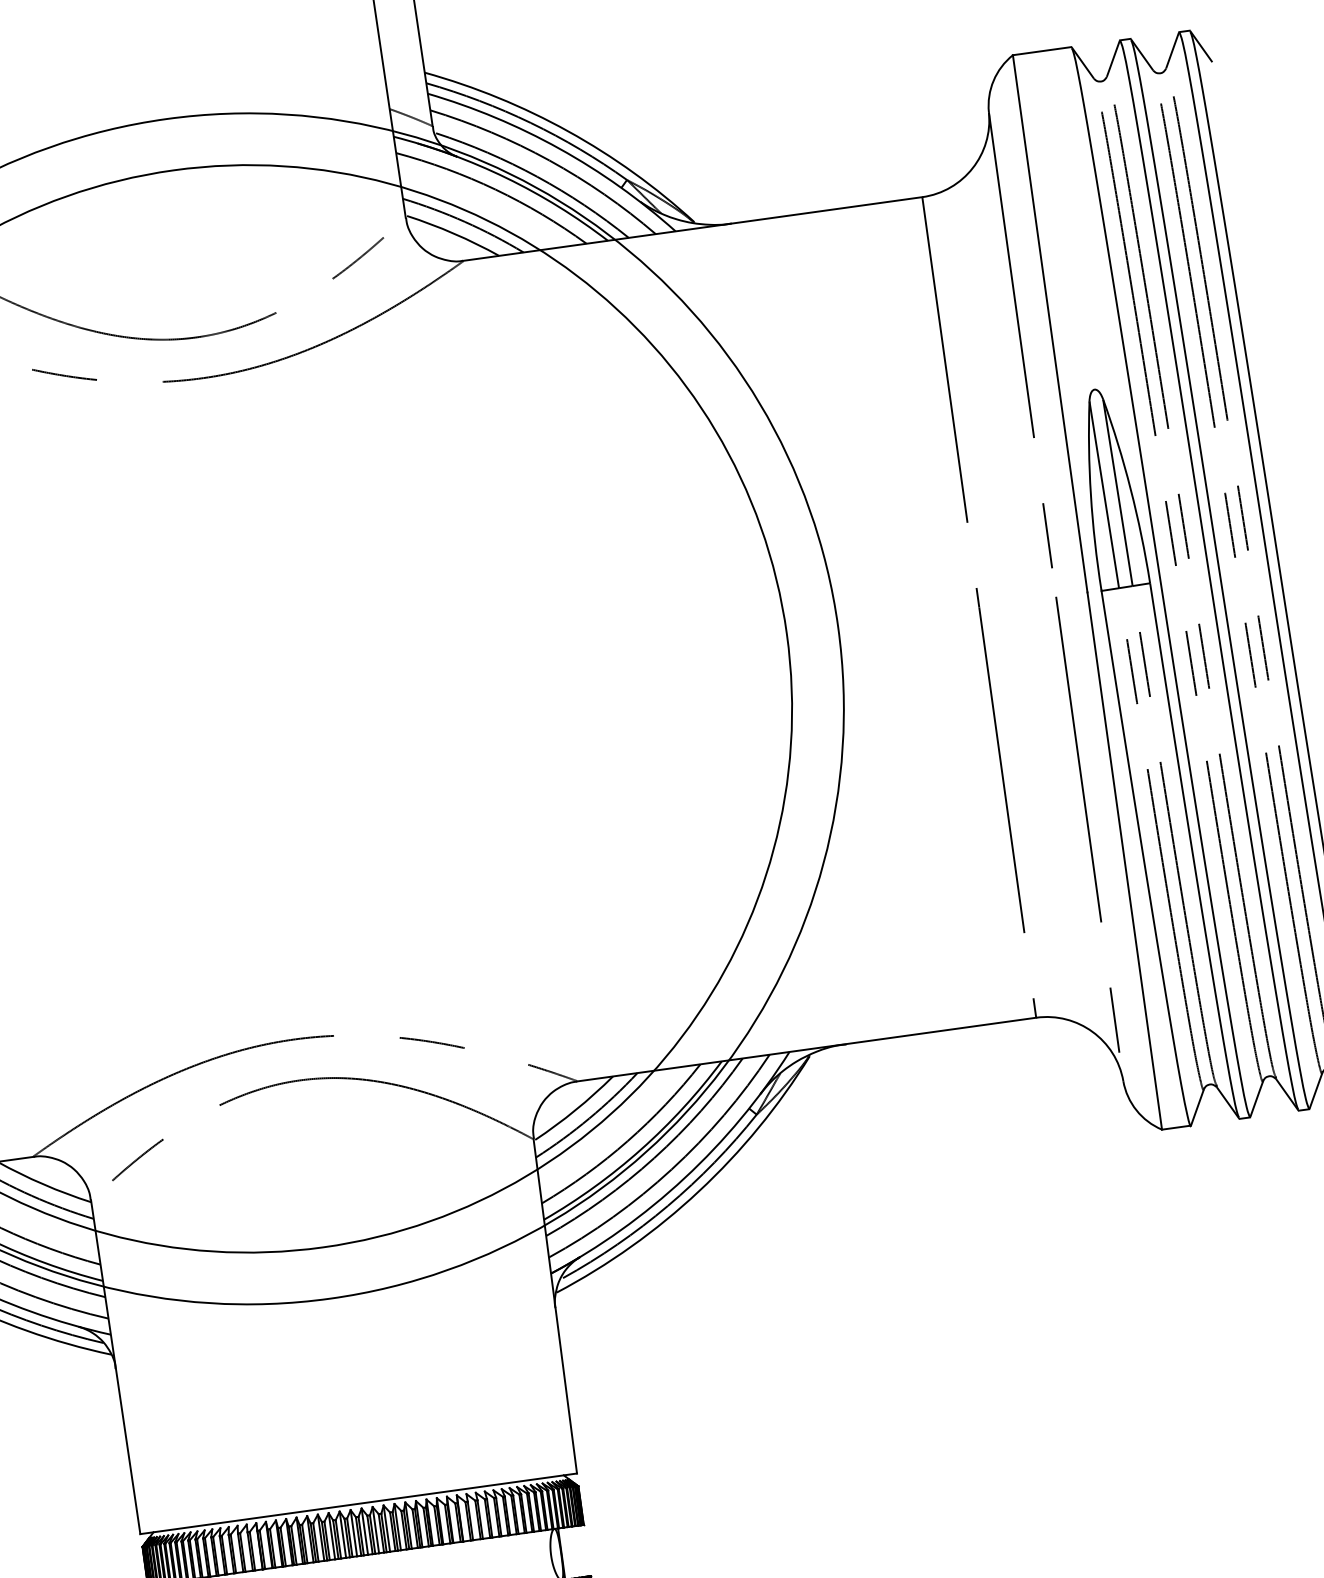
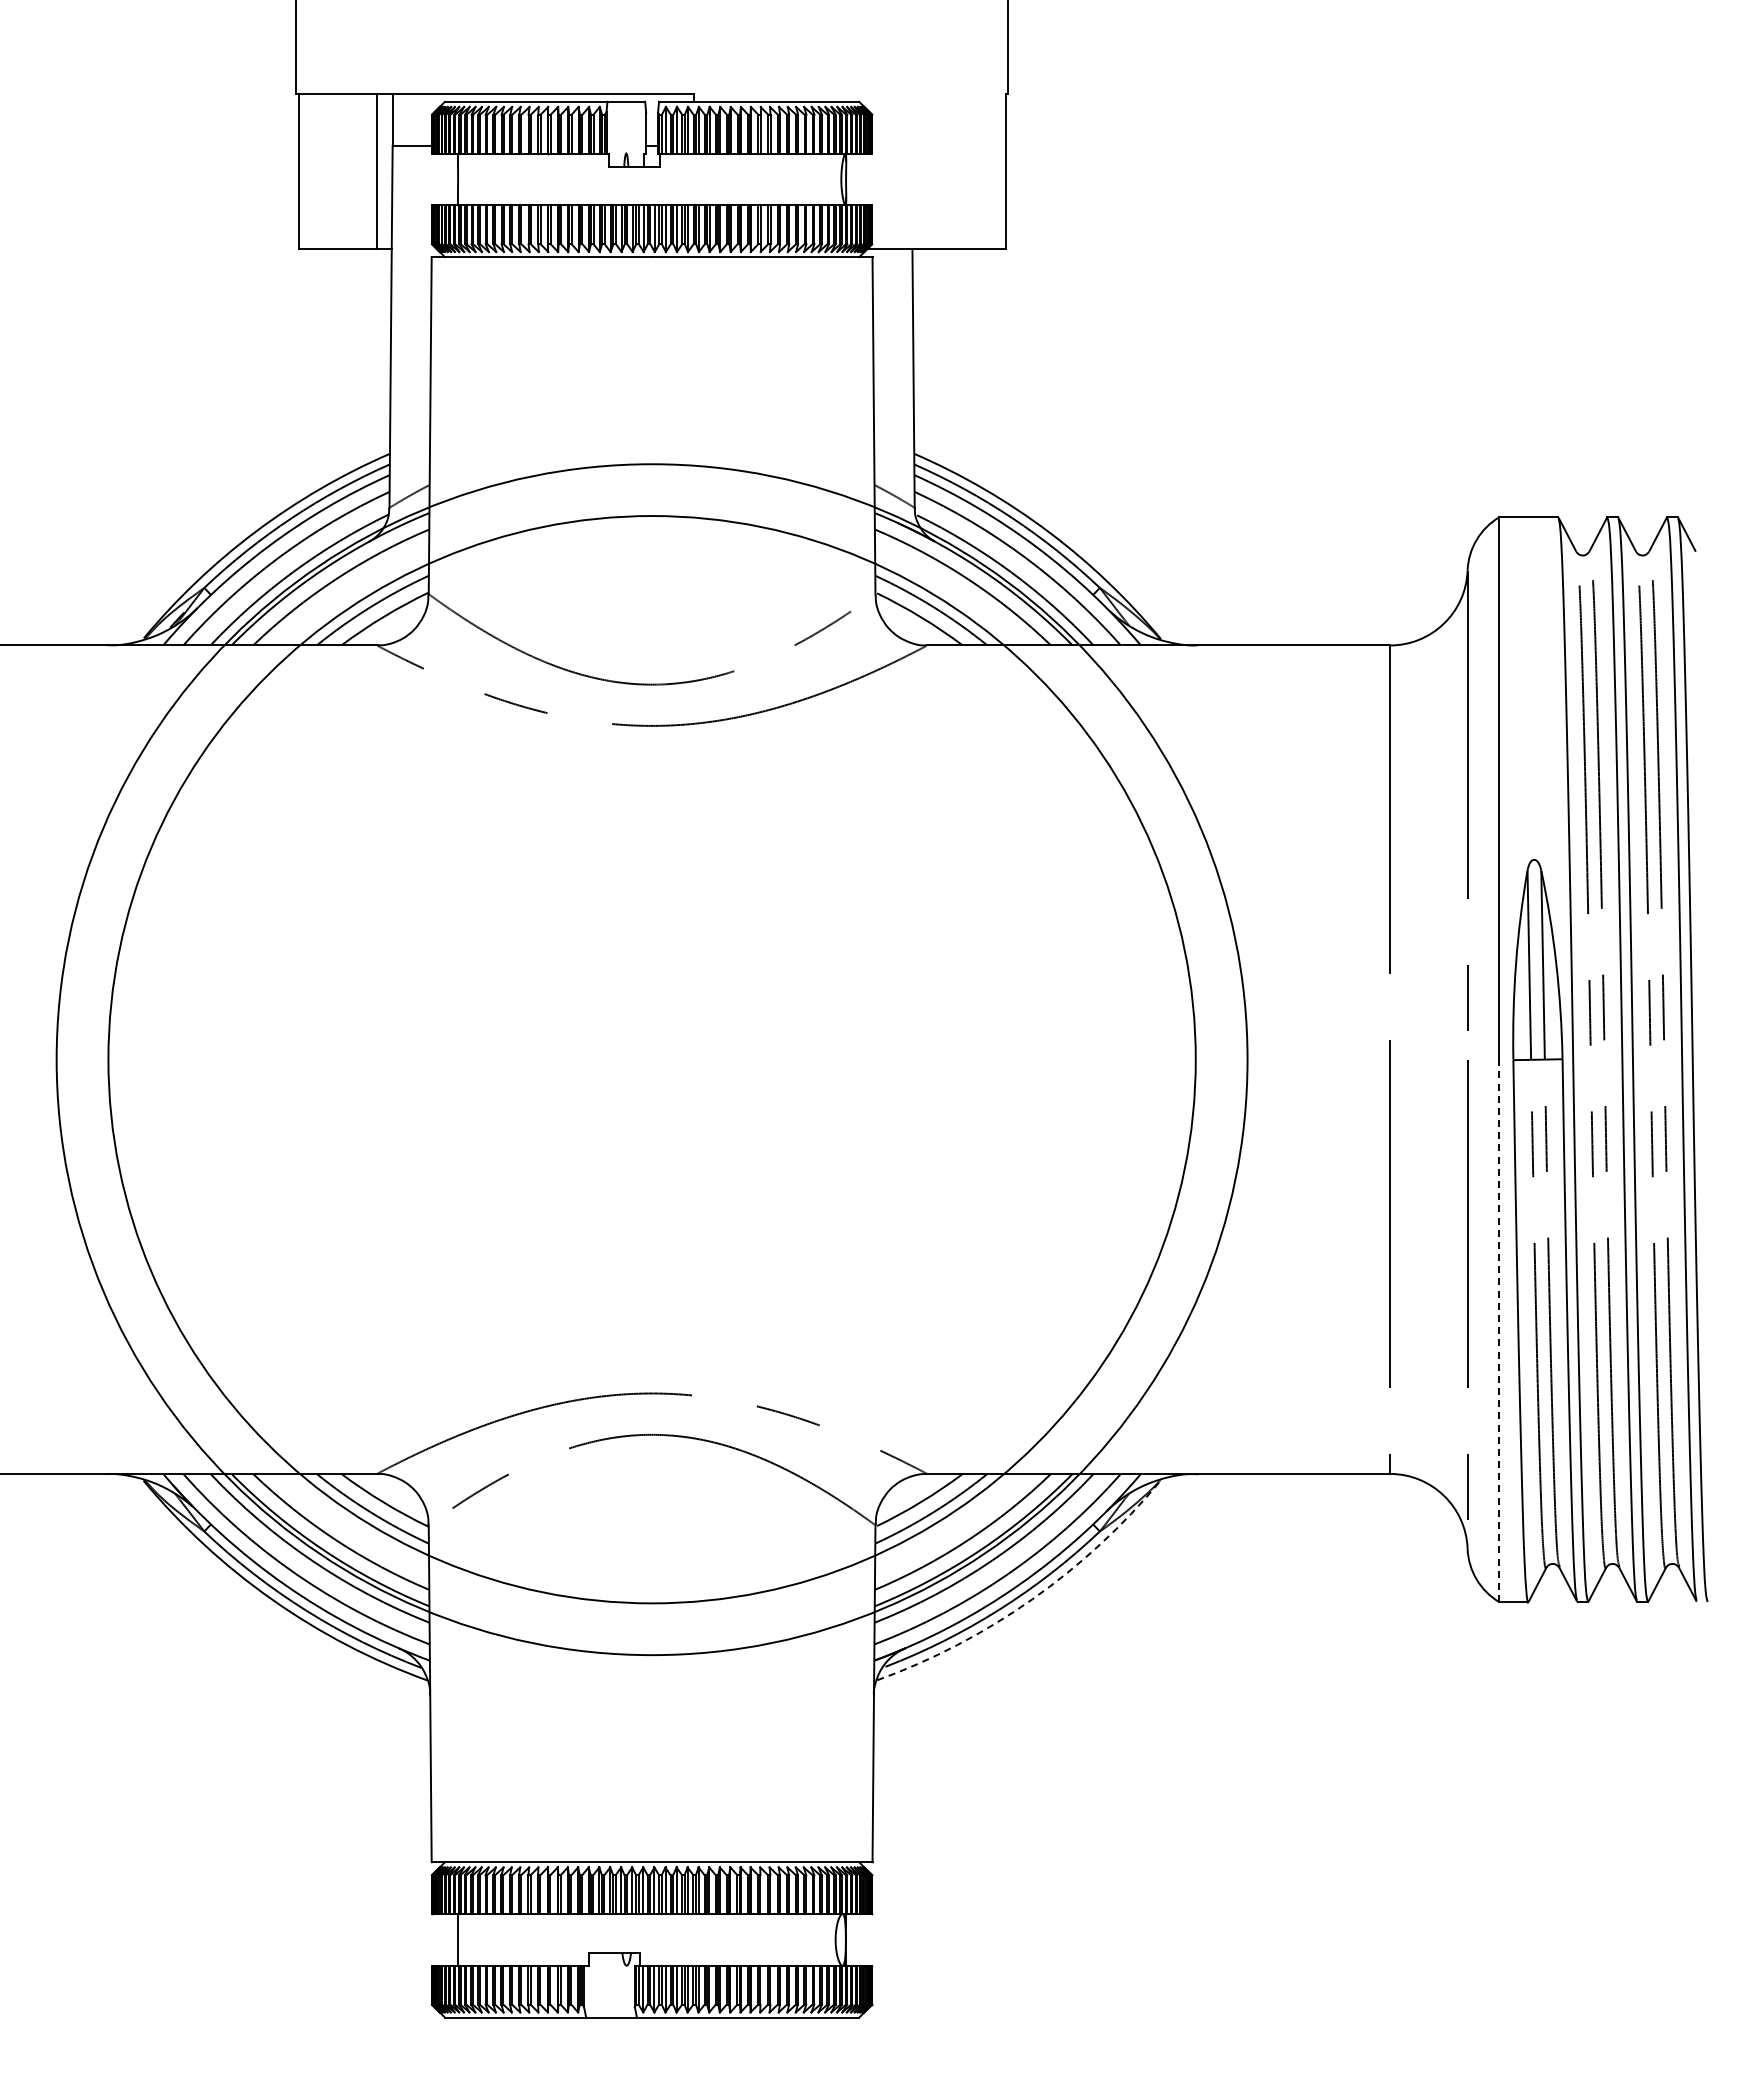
line: (1124, 860) -> (1499, 1330), solid -> dashed
arc: (699, 1191) -> (1032, 1599), solid -> dashed

